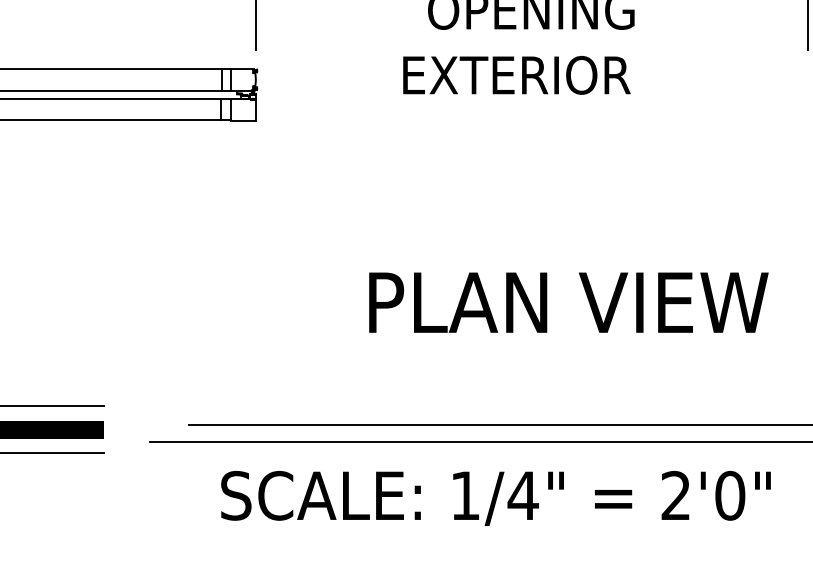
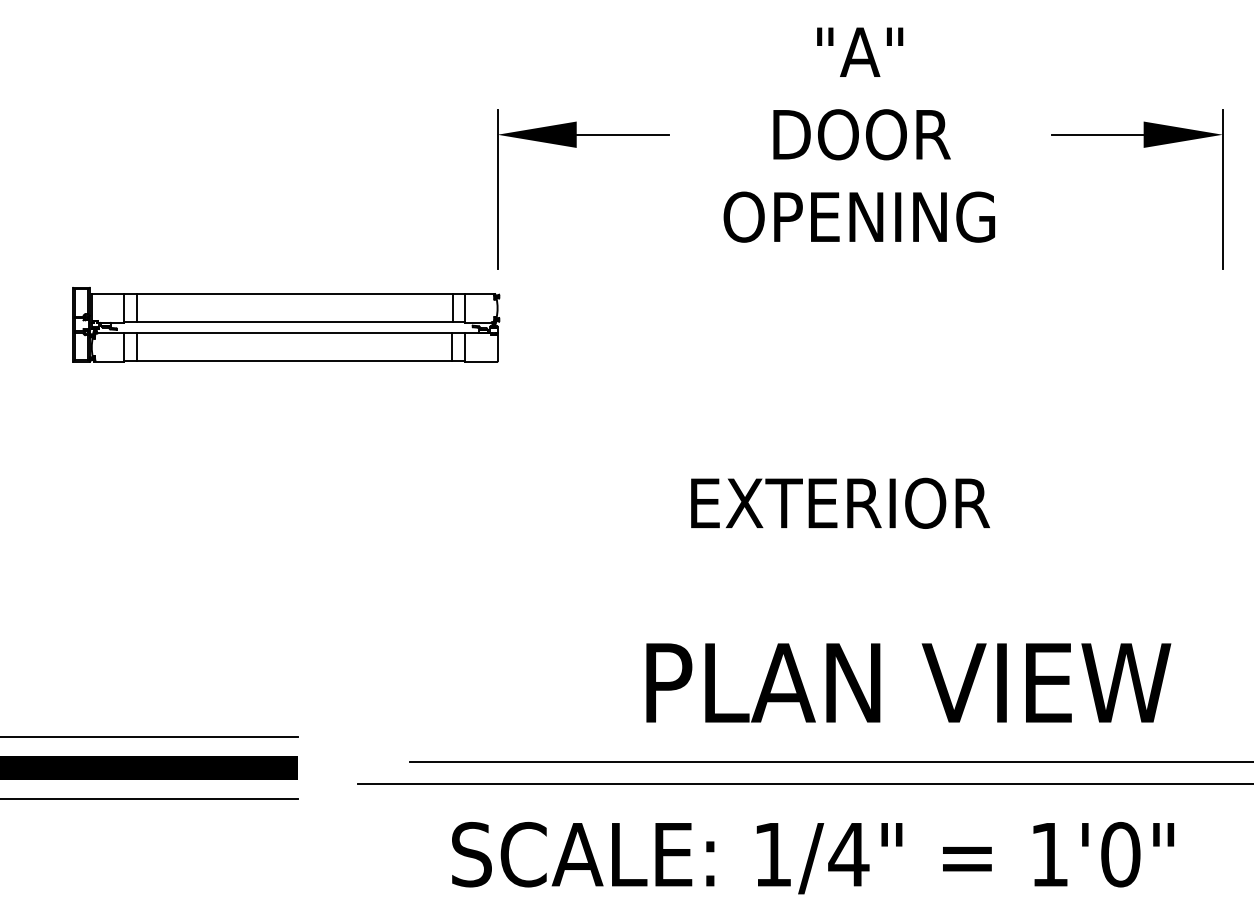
text: (516, 74) -> (840, 502), moved
text: (568, 302) -> (908, 682), moved
text: (675, 495) -> (1048, 854), 2'0" -> 1'0"

